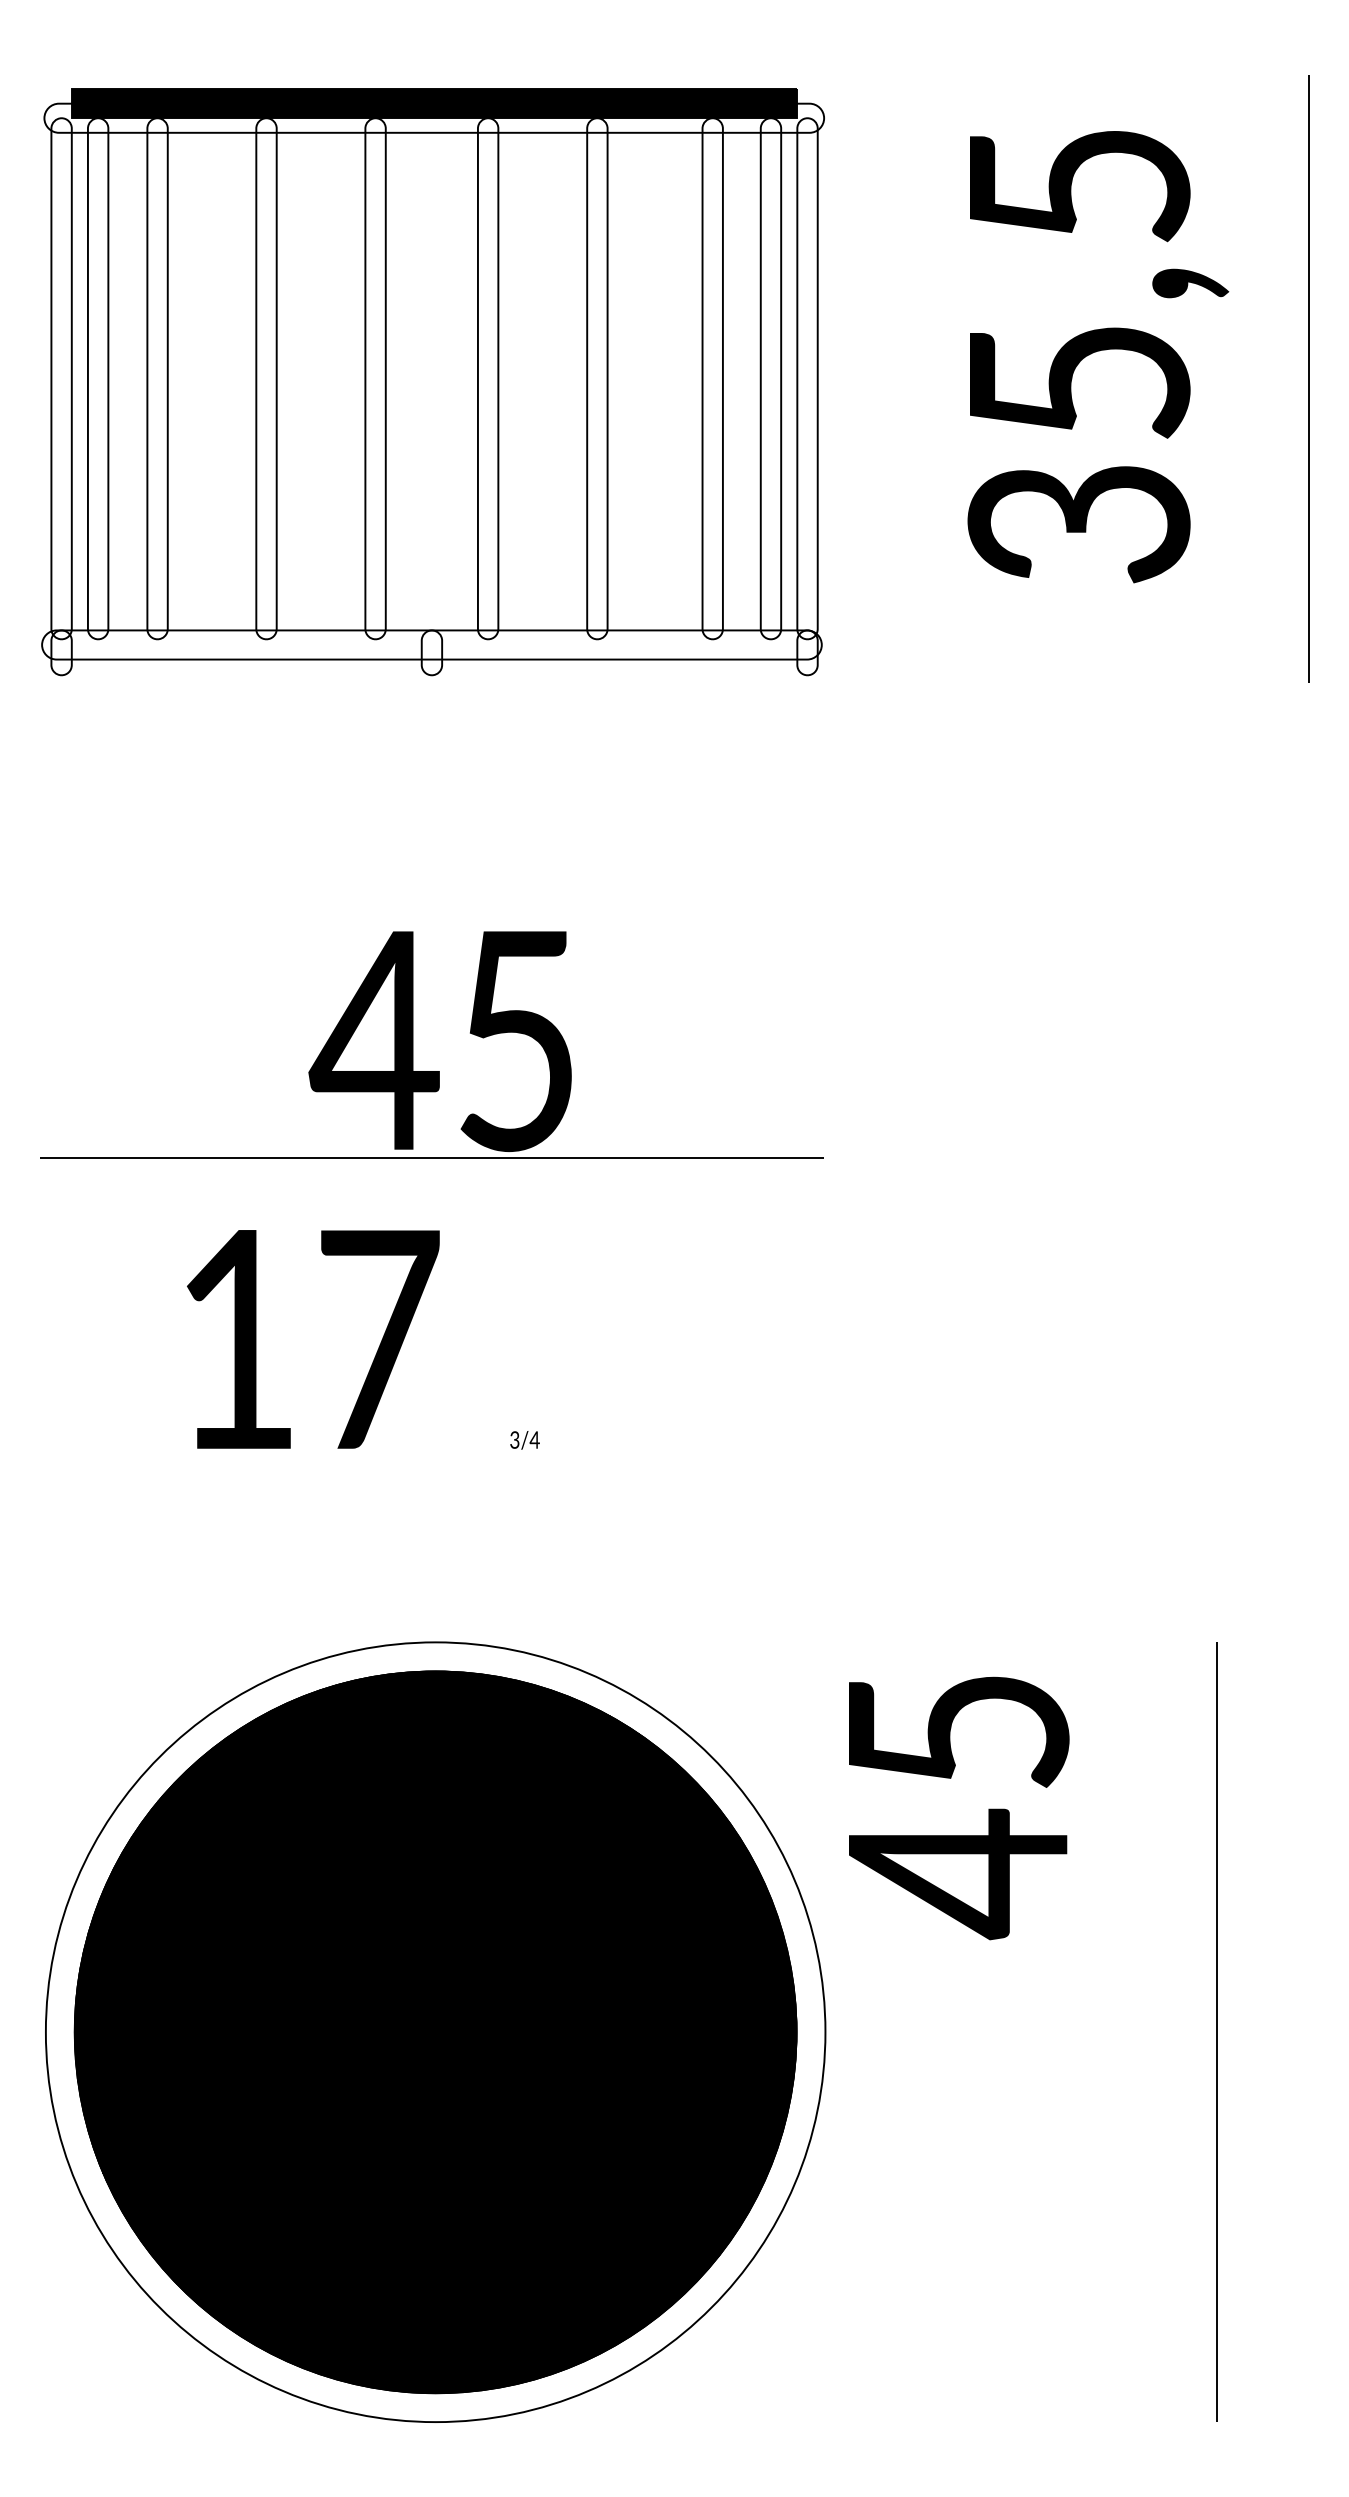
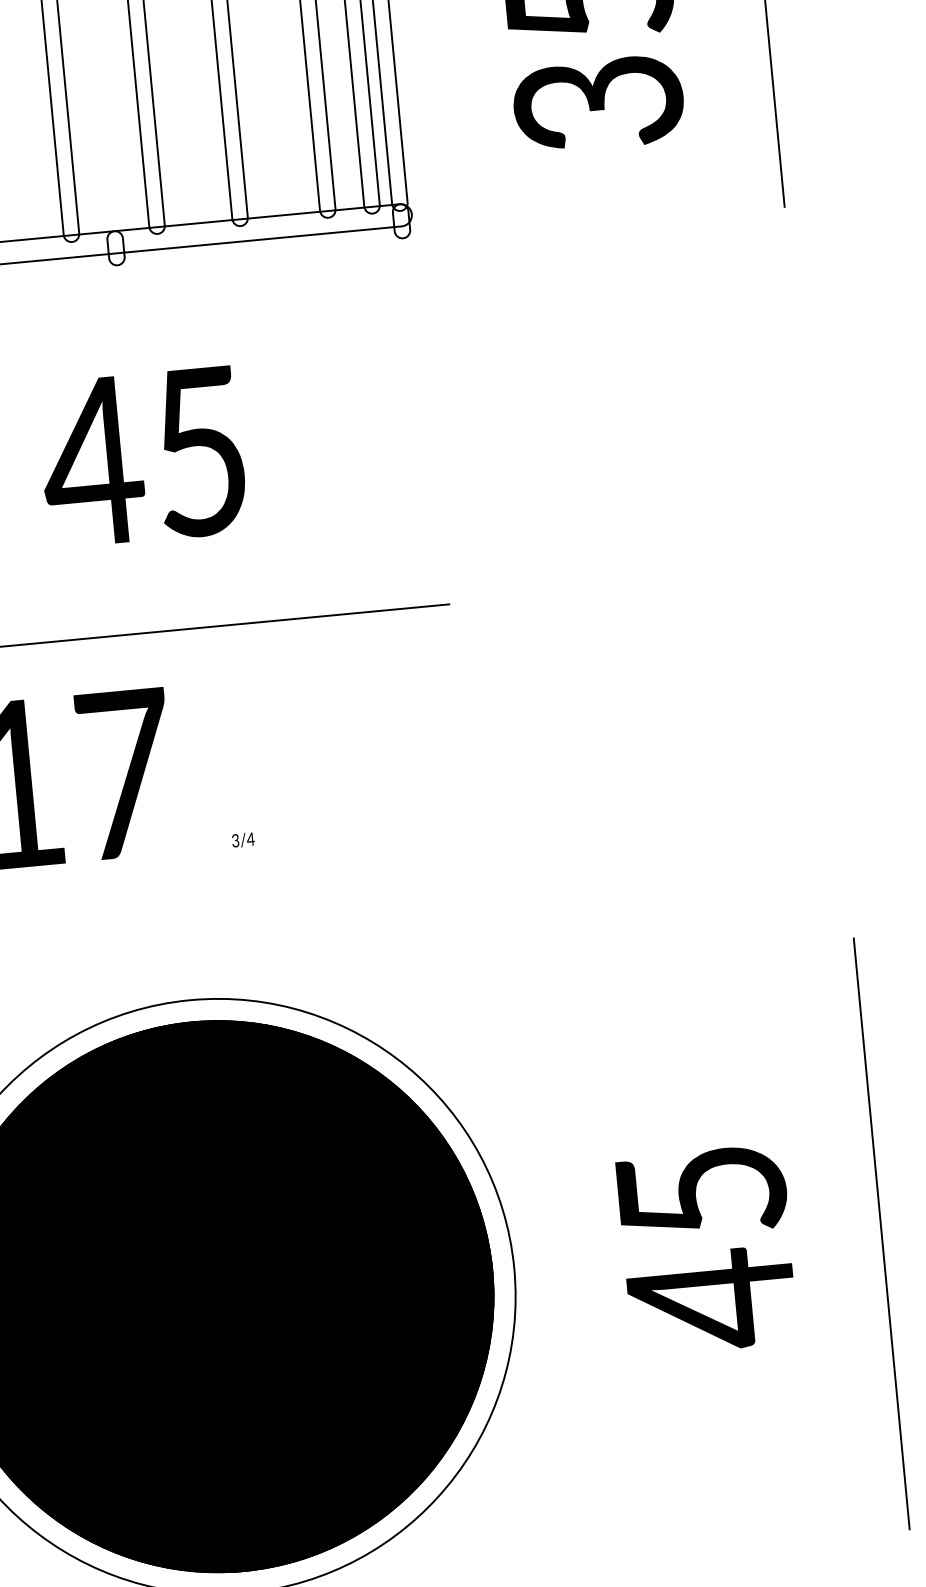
text: (439, 1041) -> (141, 458), moved
text: (959, 1808) -> (708, 1250), moved
line: (1216, 2031) -> (881, 1233), moved

